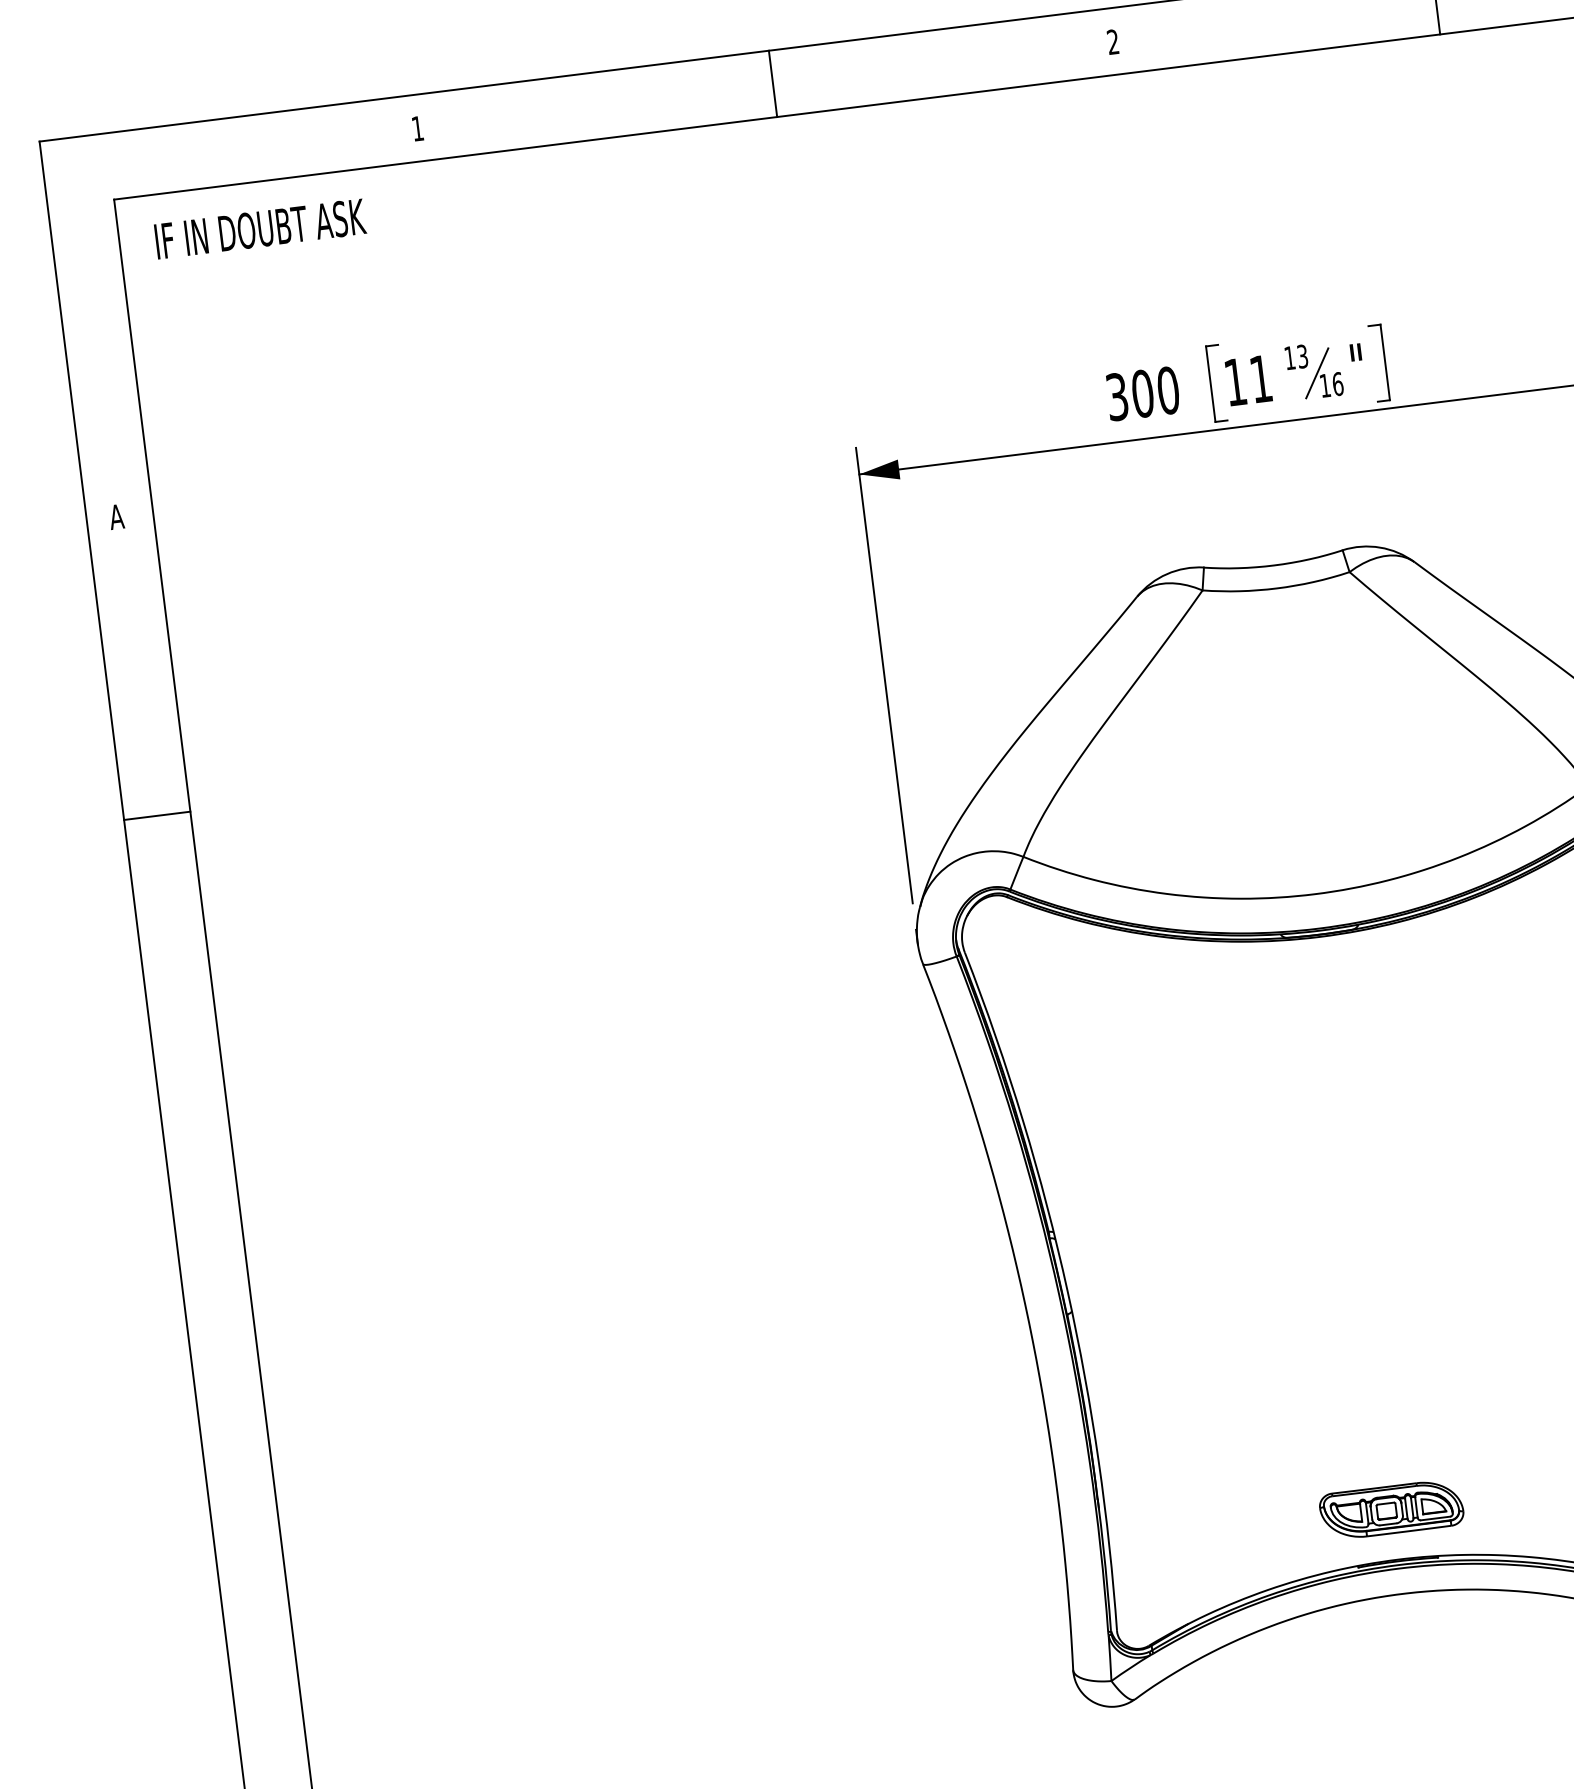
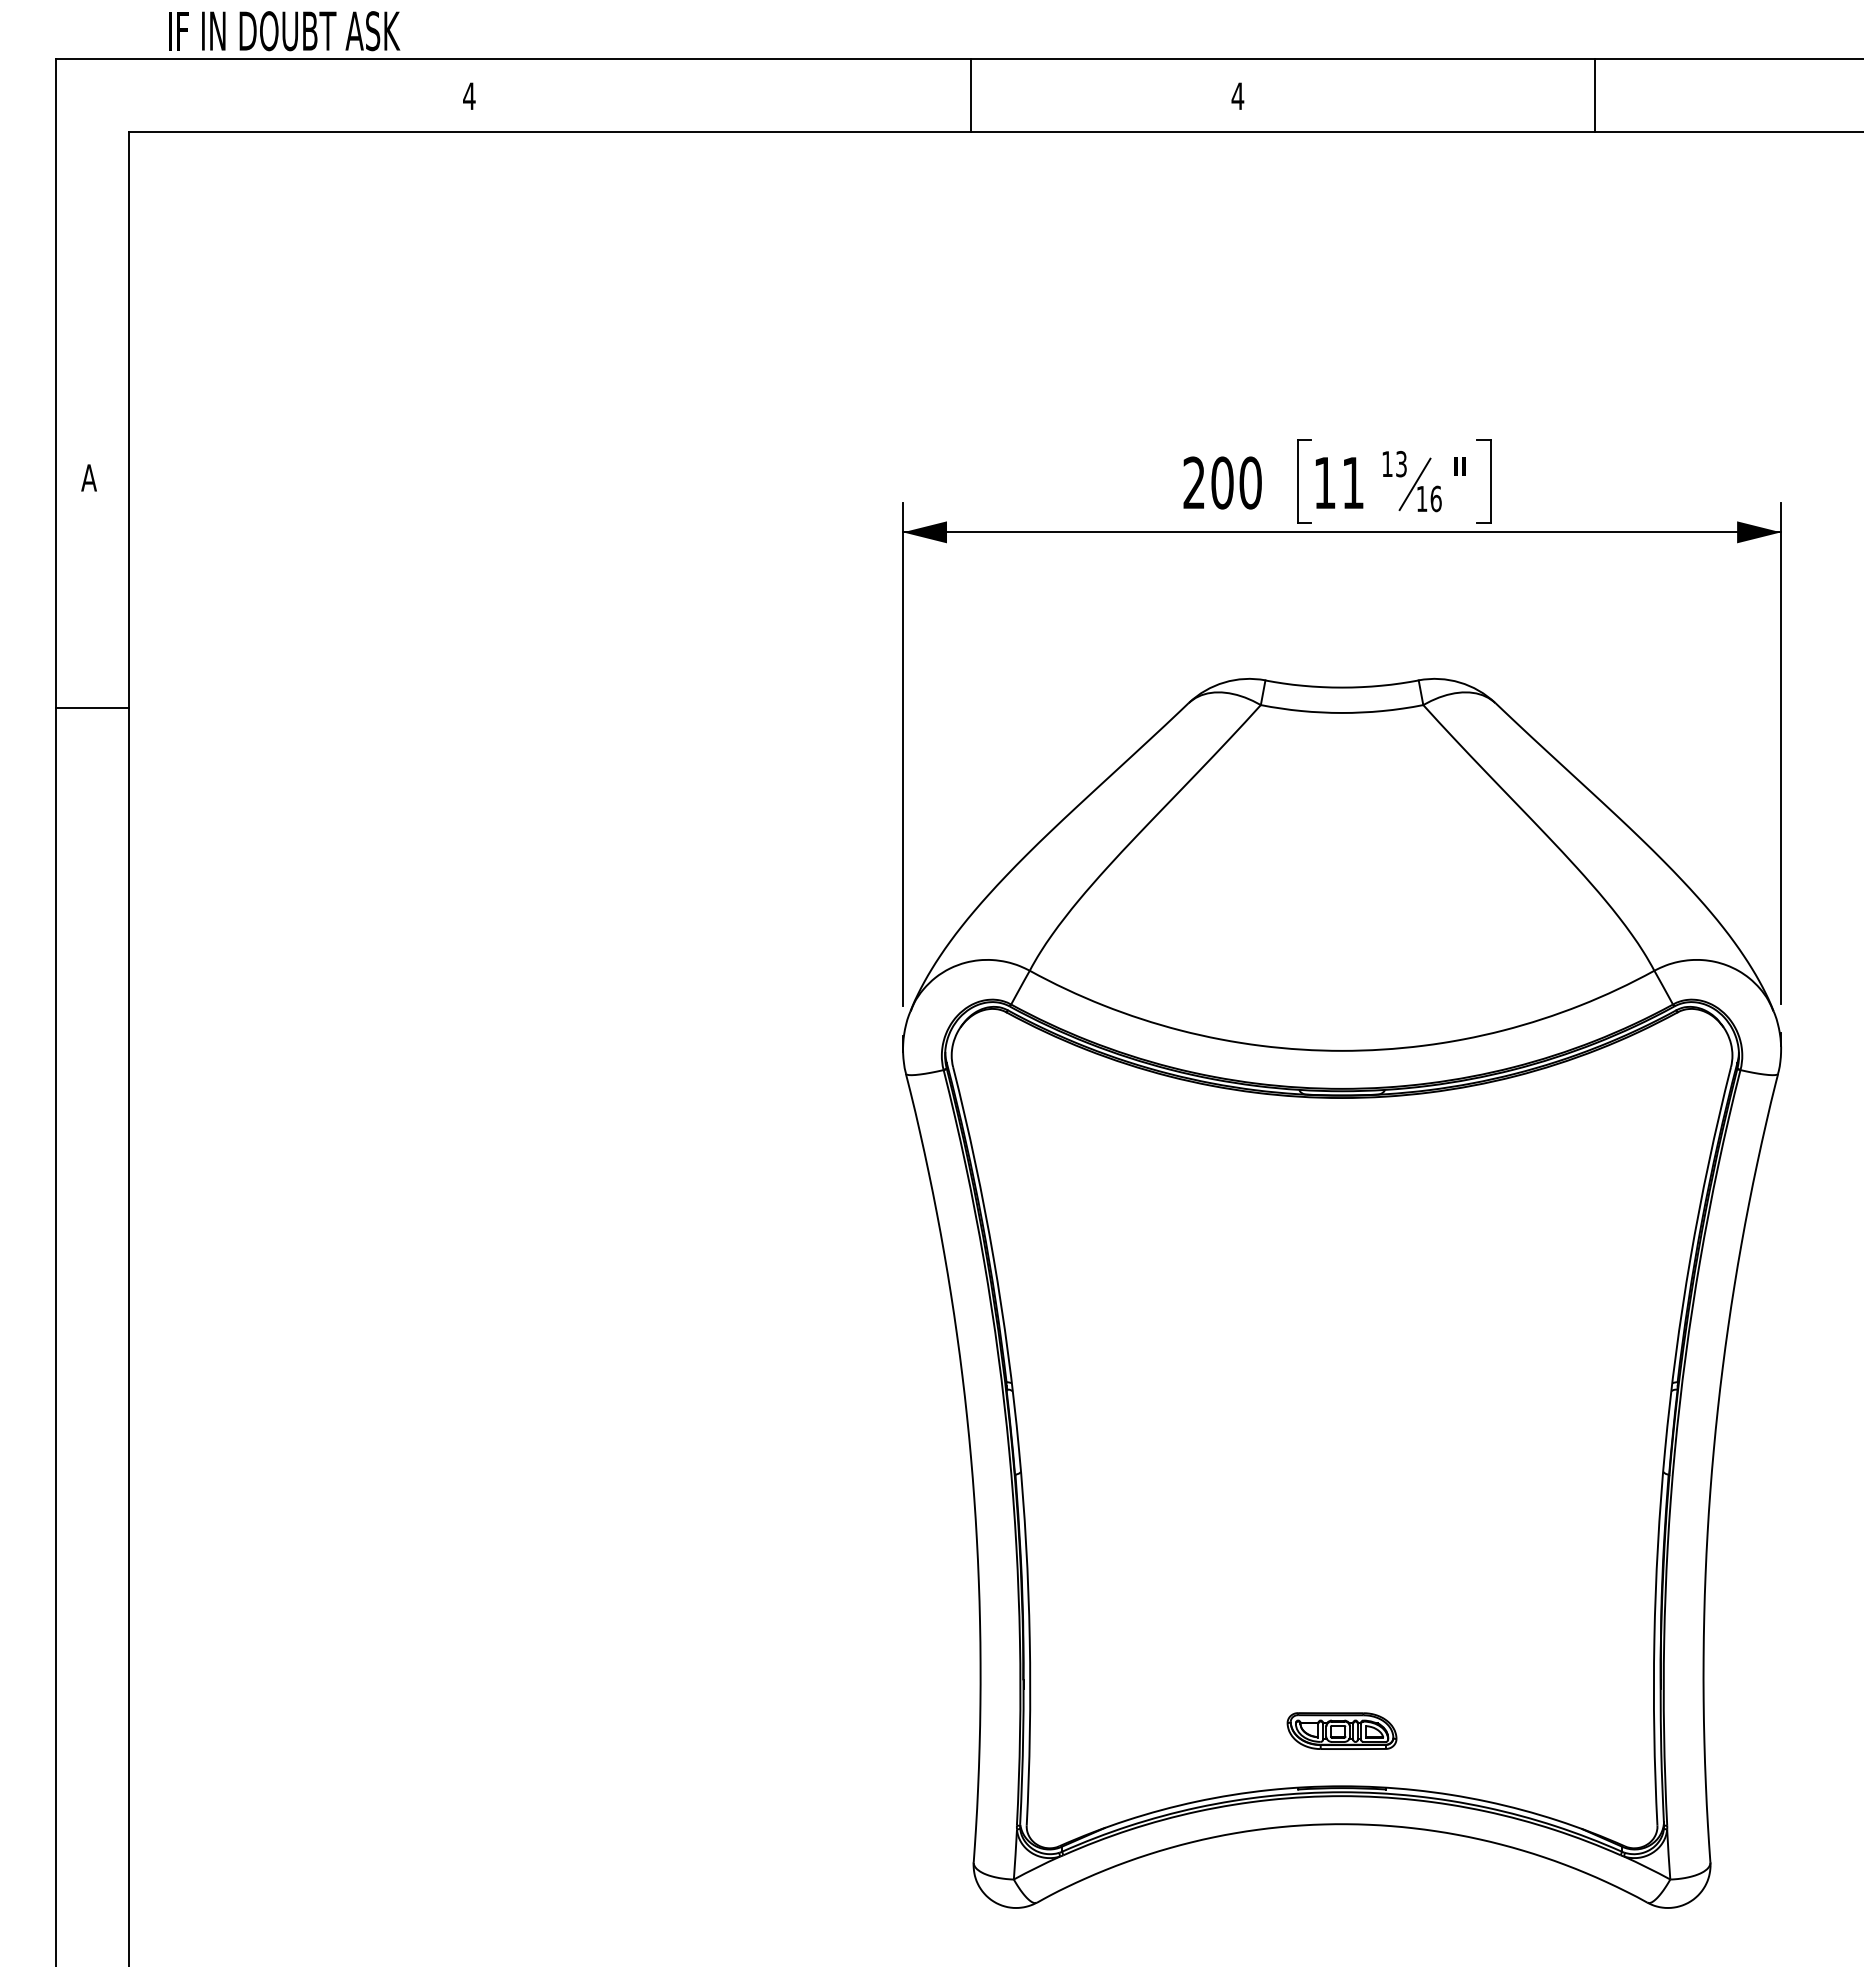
text: (1112, 41) -> (1237, 95), 2 -> 4
line: (773, 83) -> (971, 95), moved
text: (417, 128) -> (469, 95), 1 -> 4
text: (260, 229) -> (284, 31), moved
text: (1116, 396) -> (1193, 482), 300 -> 200
line: (156, 815) -> (92, 707), moved
part: (1391, 1509) -> (1341, 1730), size x0.7

